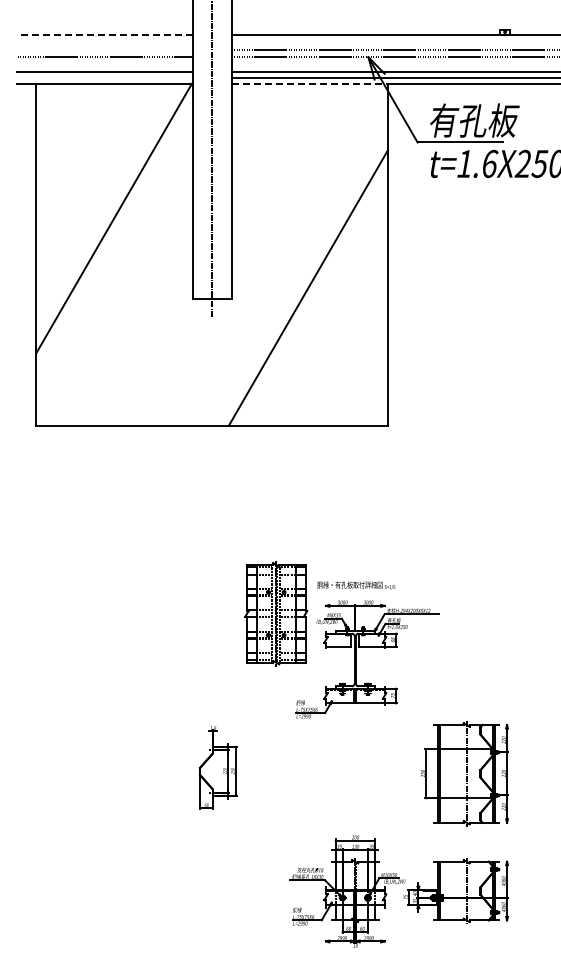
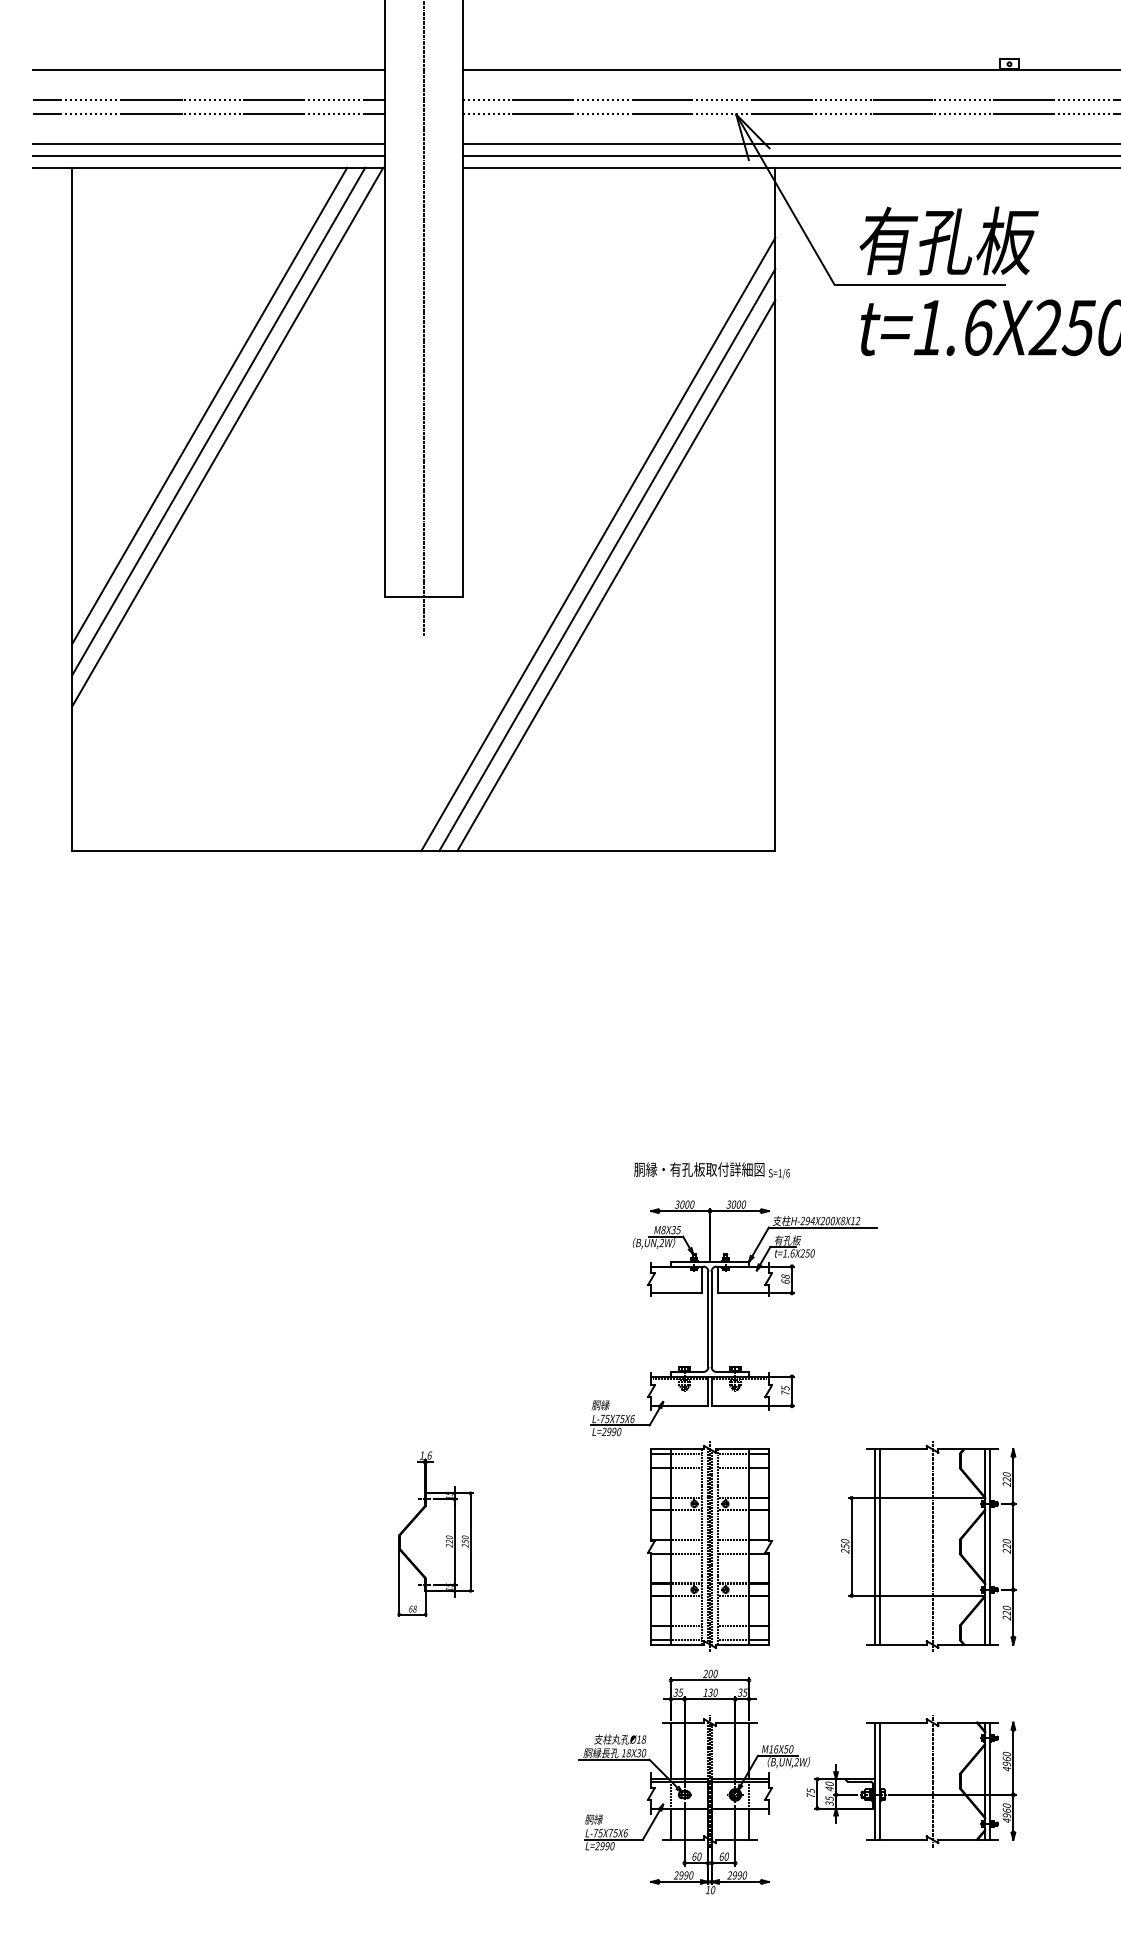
line: (104, 35) -> (208, 70), dashed -> solid
line: (104, 50) -> (208, 100), added
line: (104, 78) -> (208, 156), added
line: (310, 83) -> (620, 166), dashed -> solid
line: (104, 202) -> (208, 404), added
line: (109, 210) -> (218, 420), added
line: (298, 272) -> (596, 544), added
line: (303, 279) -> (606, 558), added
part: (276, 613) -> (710, 1546), moved

